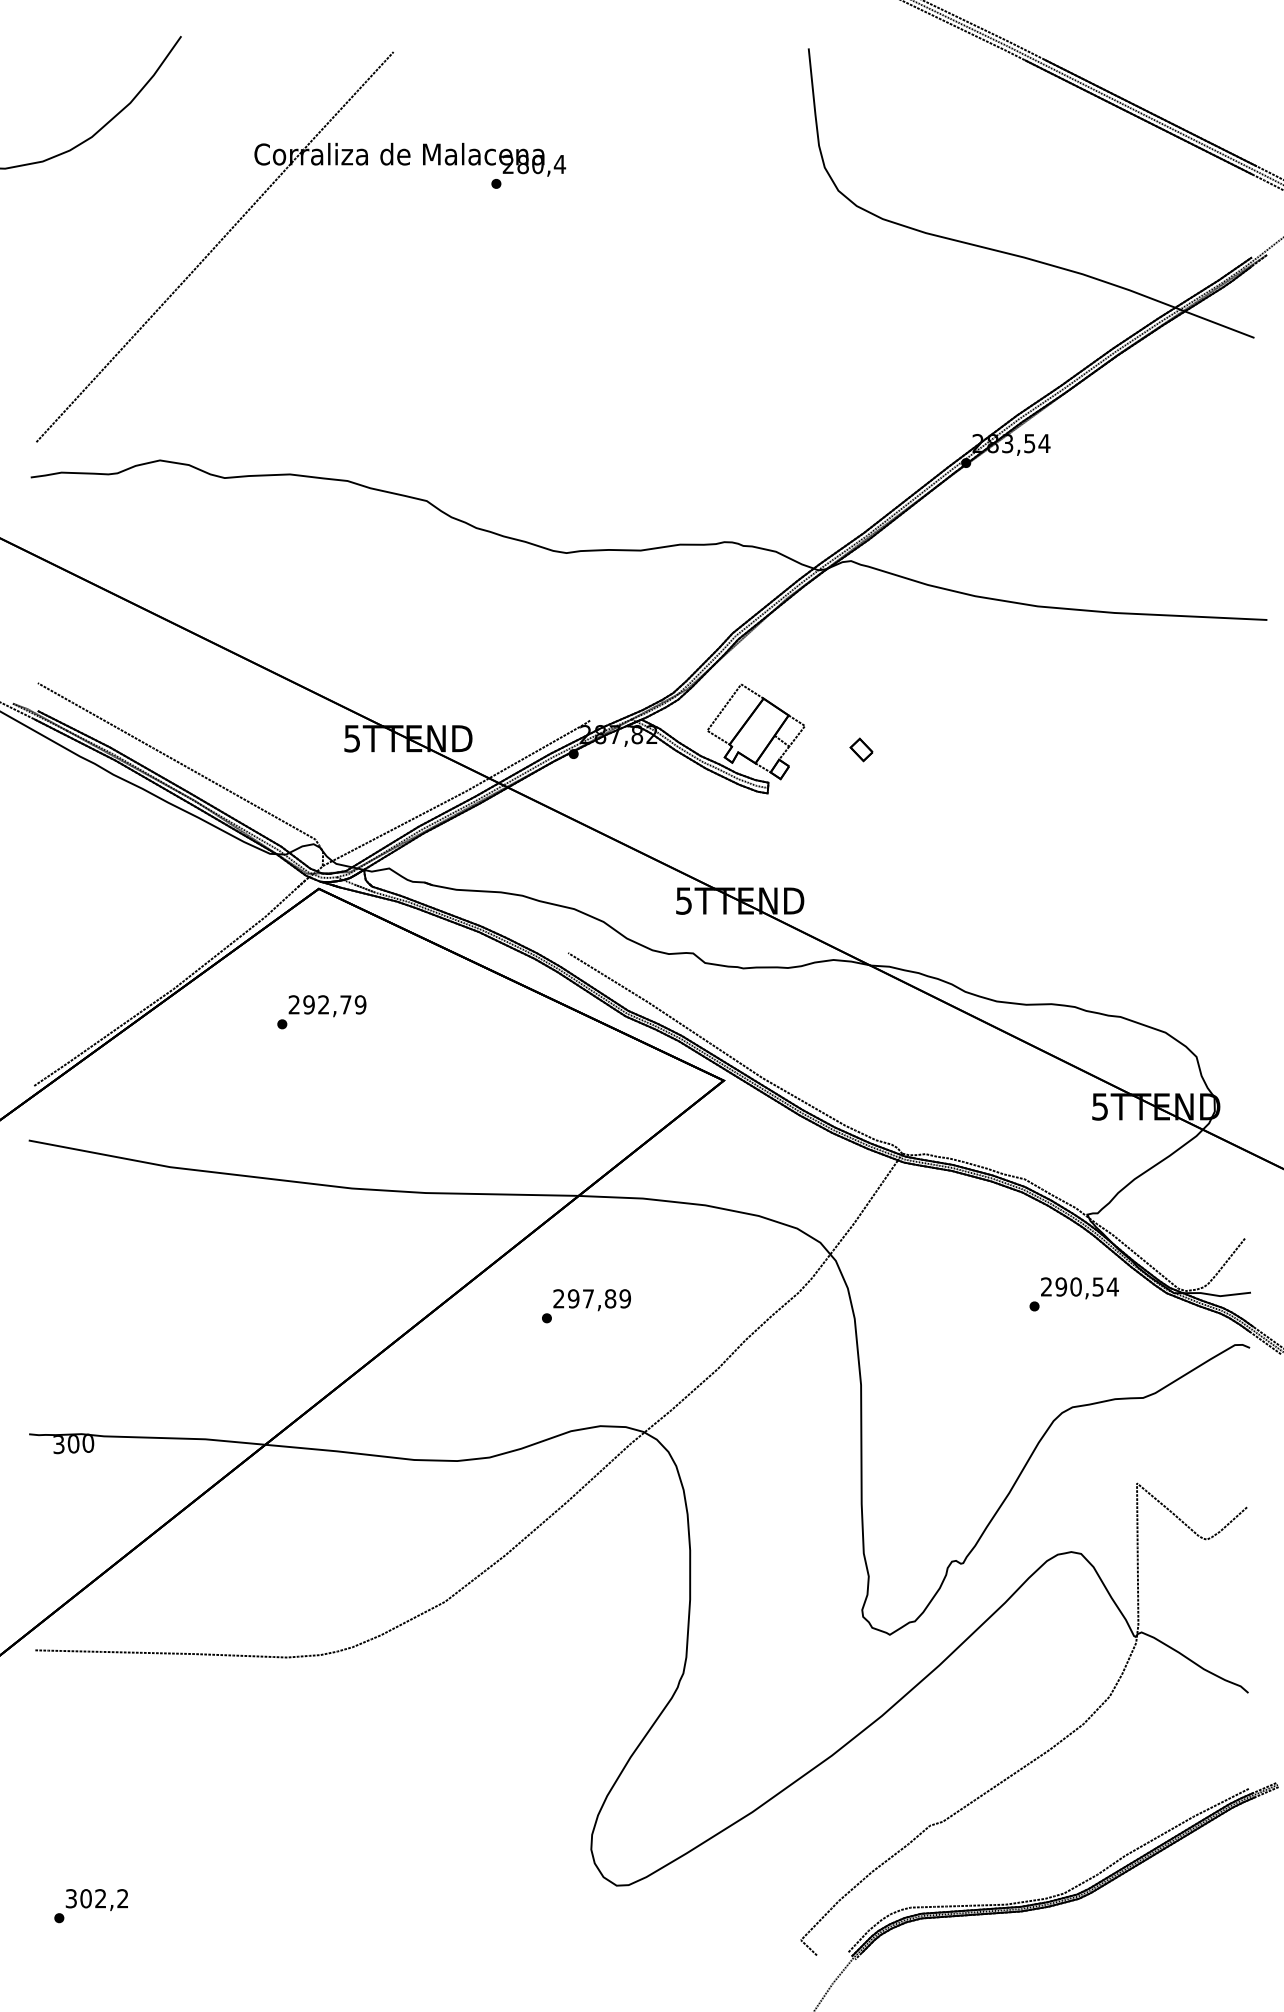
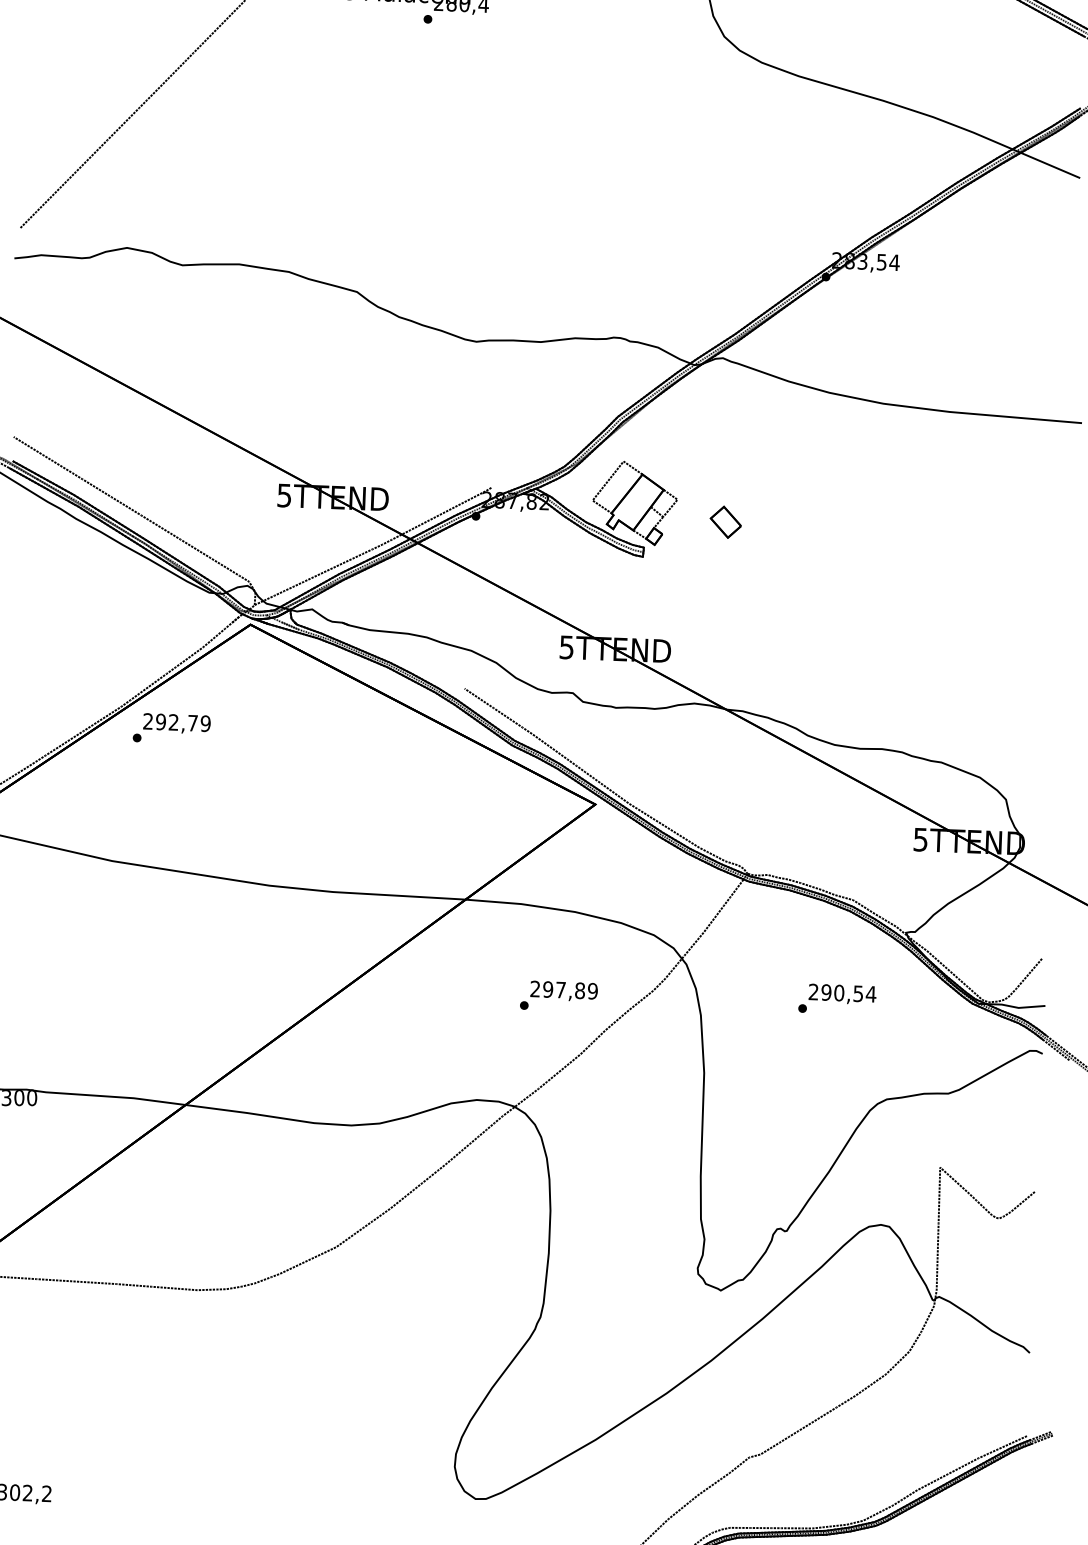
part: (861, 749) -> (725, 521), size x1.6
text: (321, 1012) -> (171, 729), moved
text: (1073, 1294) -> (836, 999), moved
text: (586, 1306) -> (558, 996), moved

